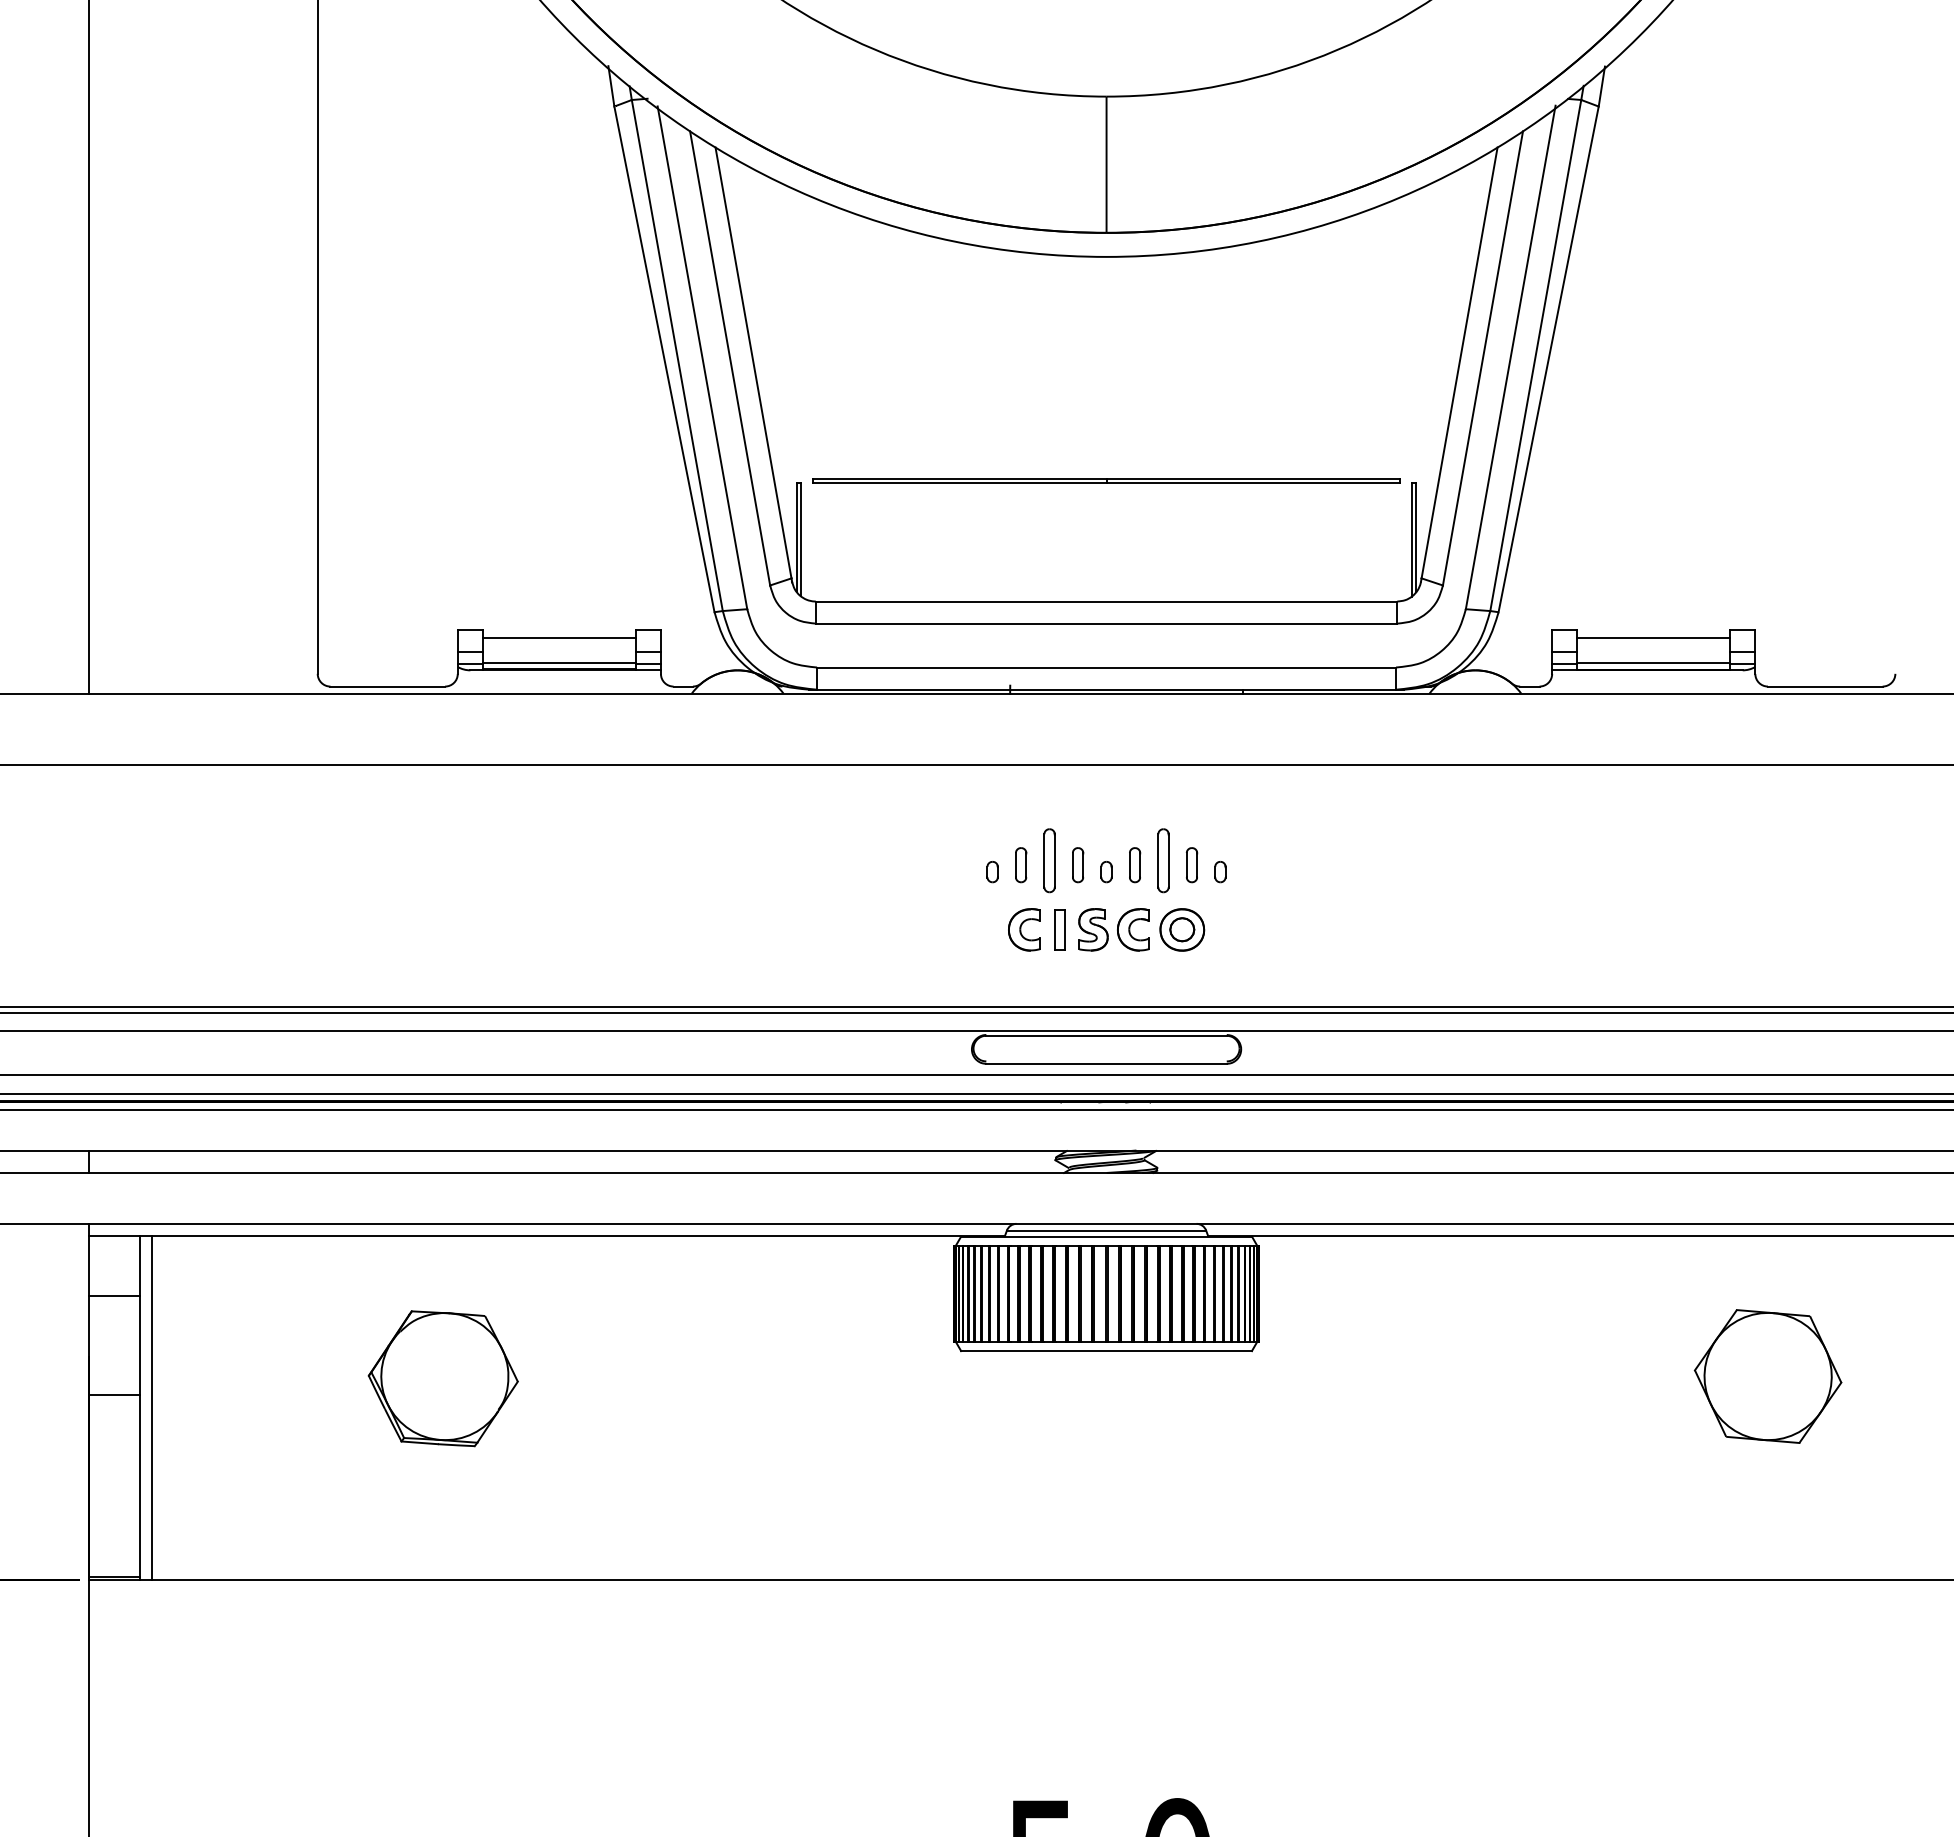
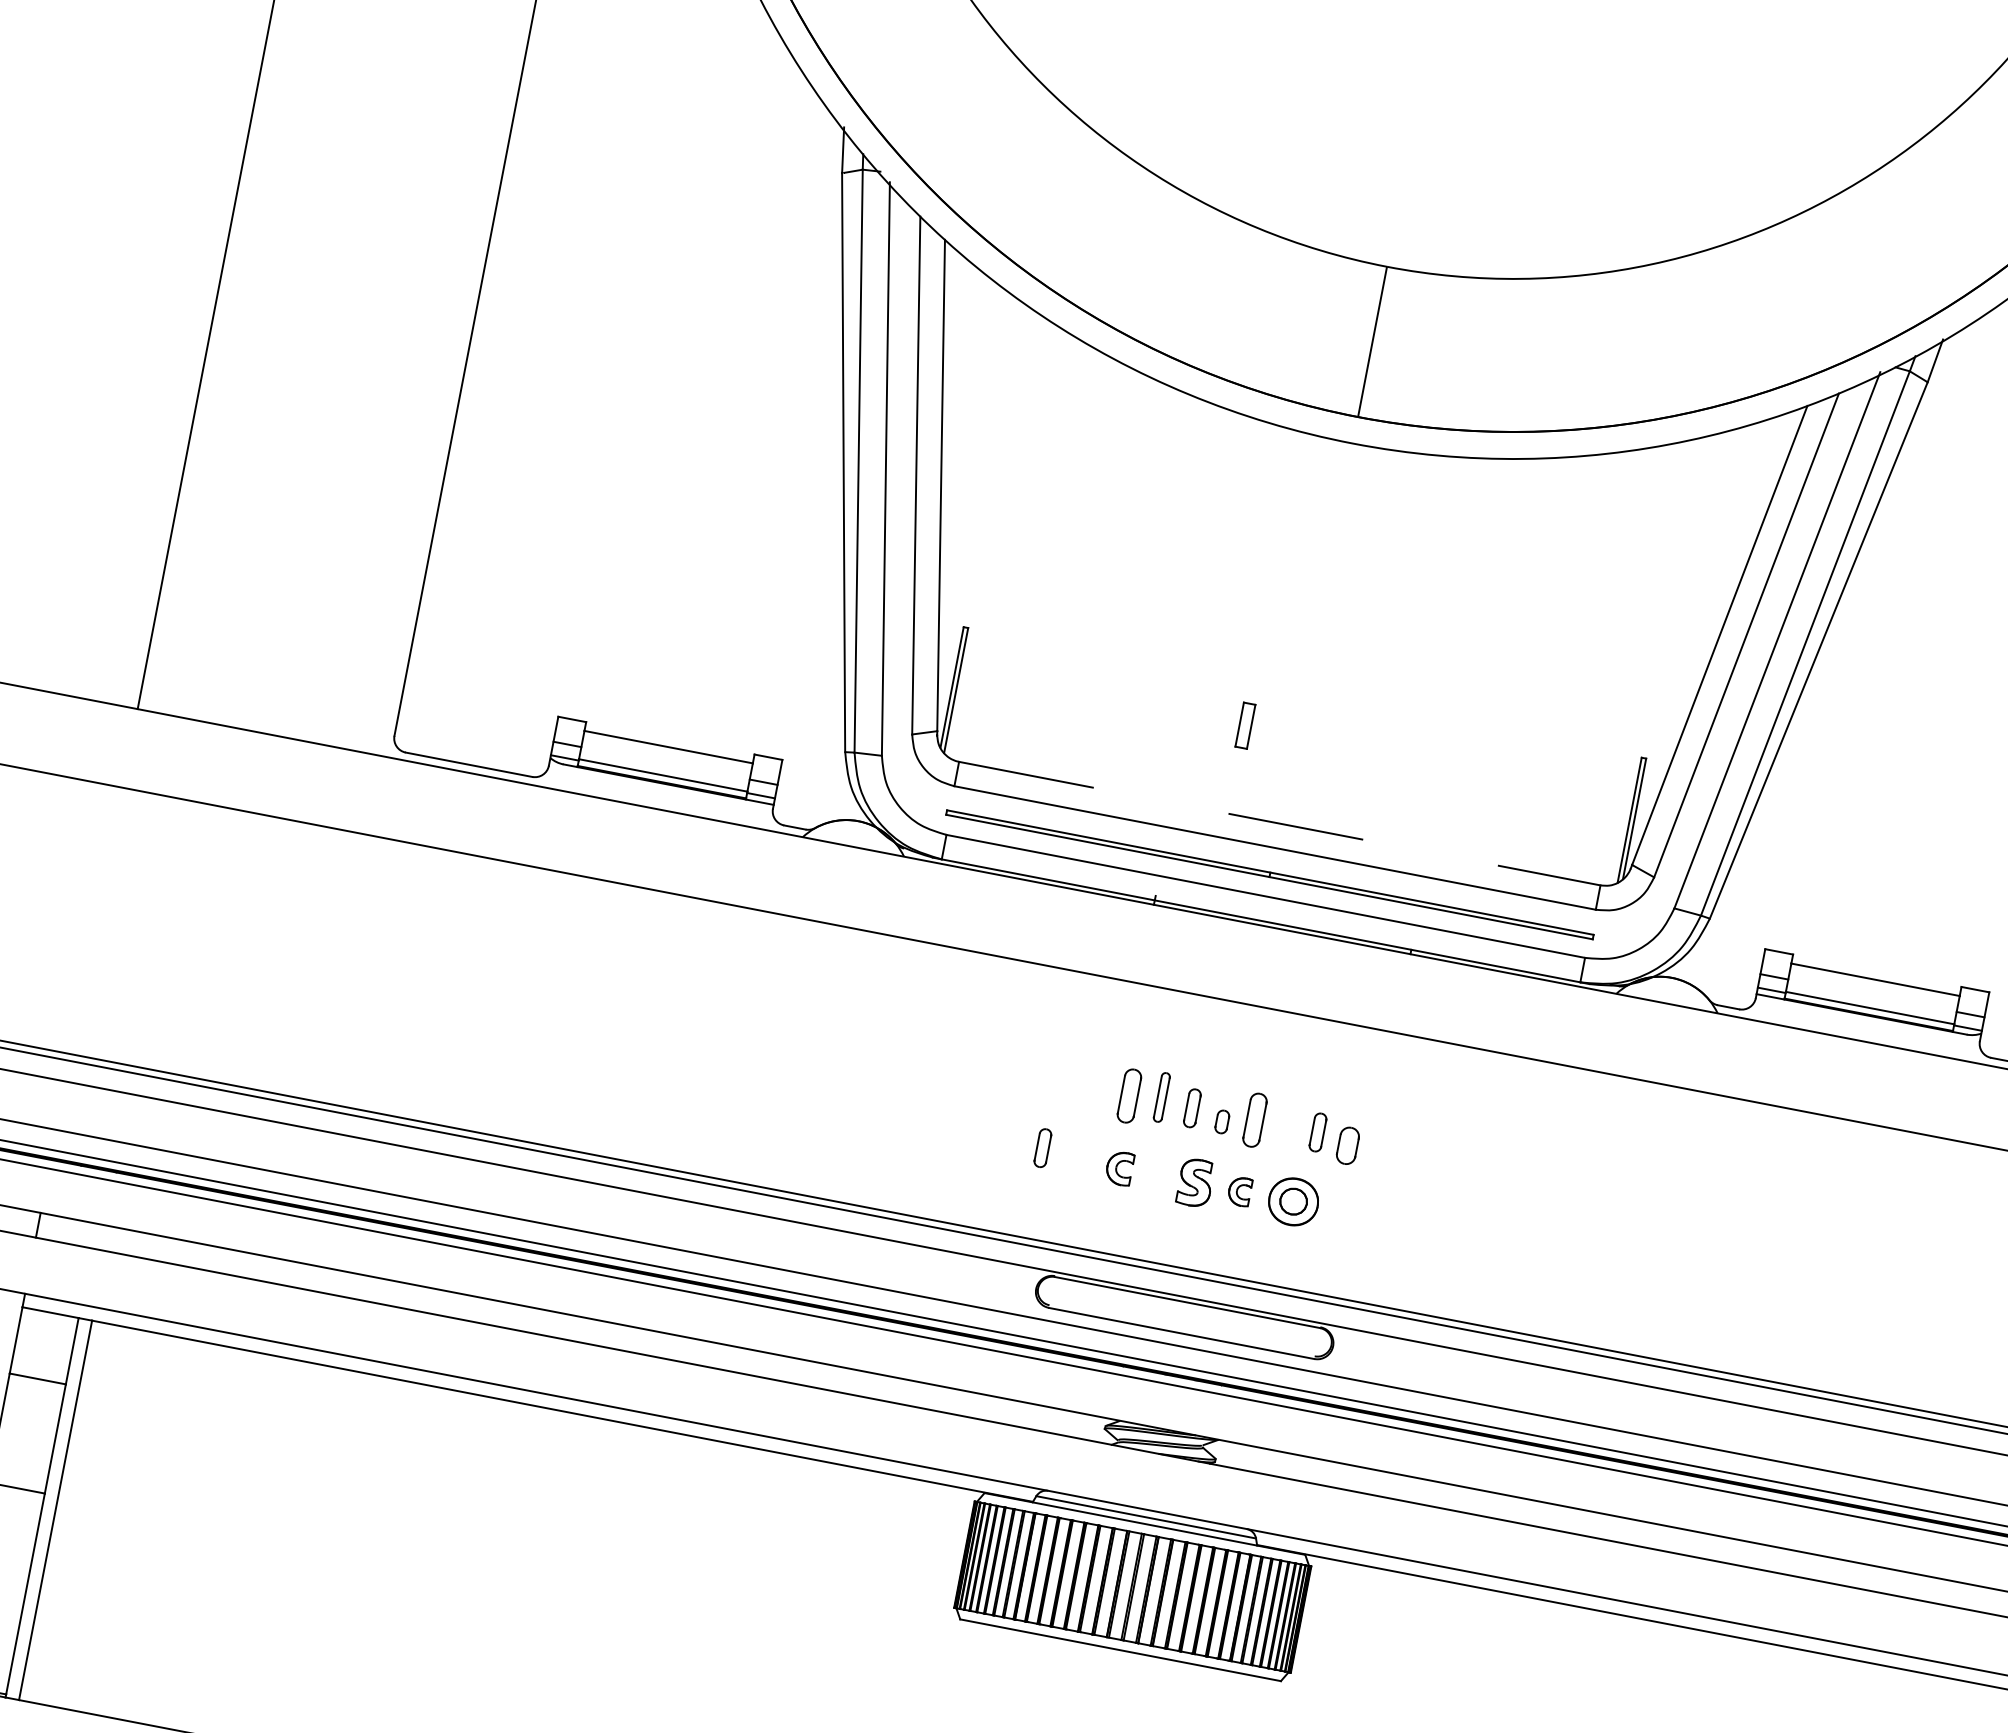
part: (1106, 480) -> (1269, 874), moved
line: (1106, 601) -> (1279, 823), solid -> dashed
part: (1049, 860) -> (1161, 1097), size x0.7
part: (1163, 860) -> (1287, 1121), removed
part: (1021, 865) -> (1129, 1096), size x1.4
part: (1135, 865) -> (1255, 1120), size x1.4
part: (992, 872) -> (1096, 1098), removed
part: (1220, 872) -> (1347, 1146), size x1.6
part: (954, 925) -> (1043, 1148), added
part: (1024, 929) -> (1119, 1167), size x0.7
part: (1059, 929) -> (1244, 725), moved
part: (1133, 929) -> (1239, 1191), size x0.6
part: (442, 1378) -> (382, 1539), removed

